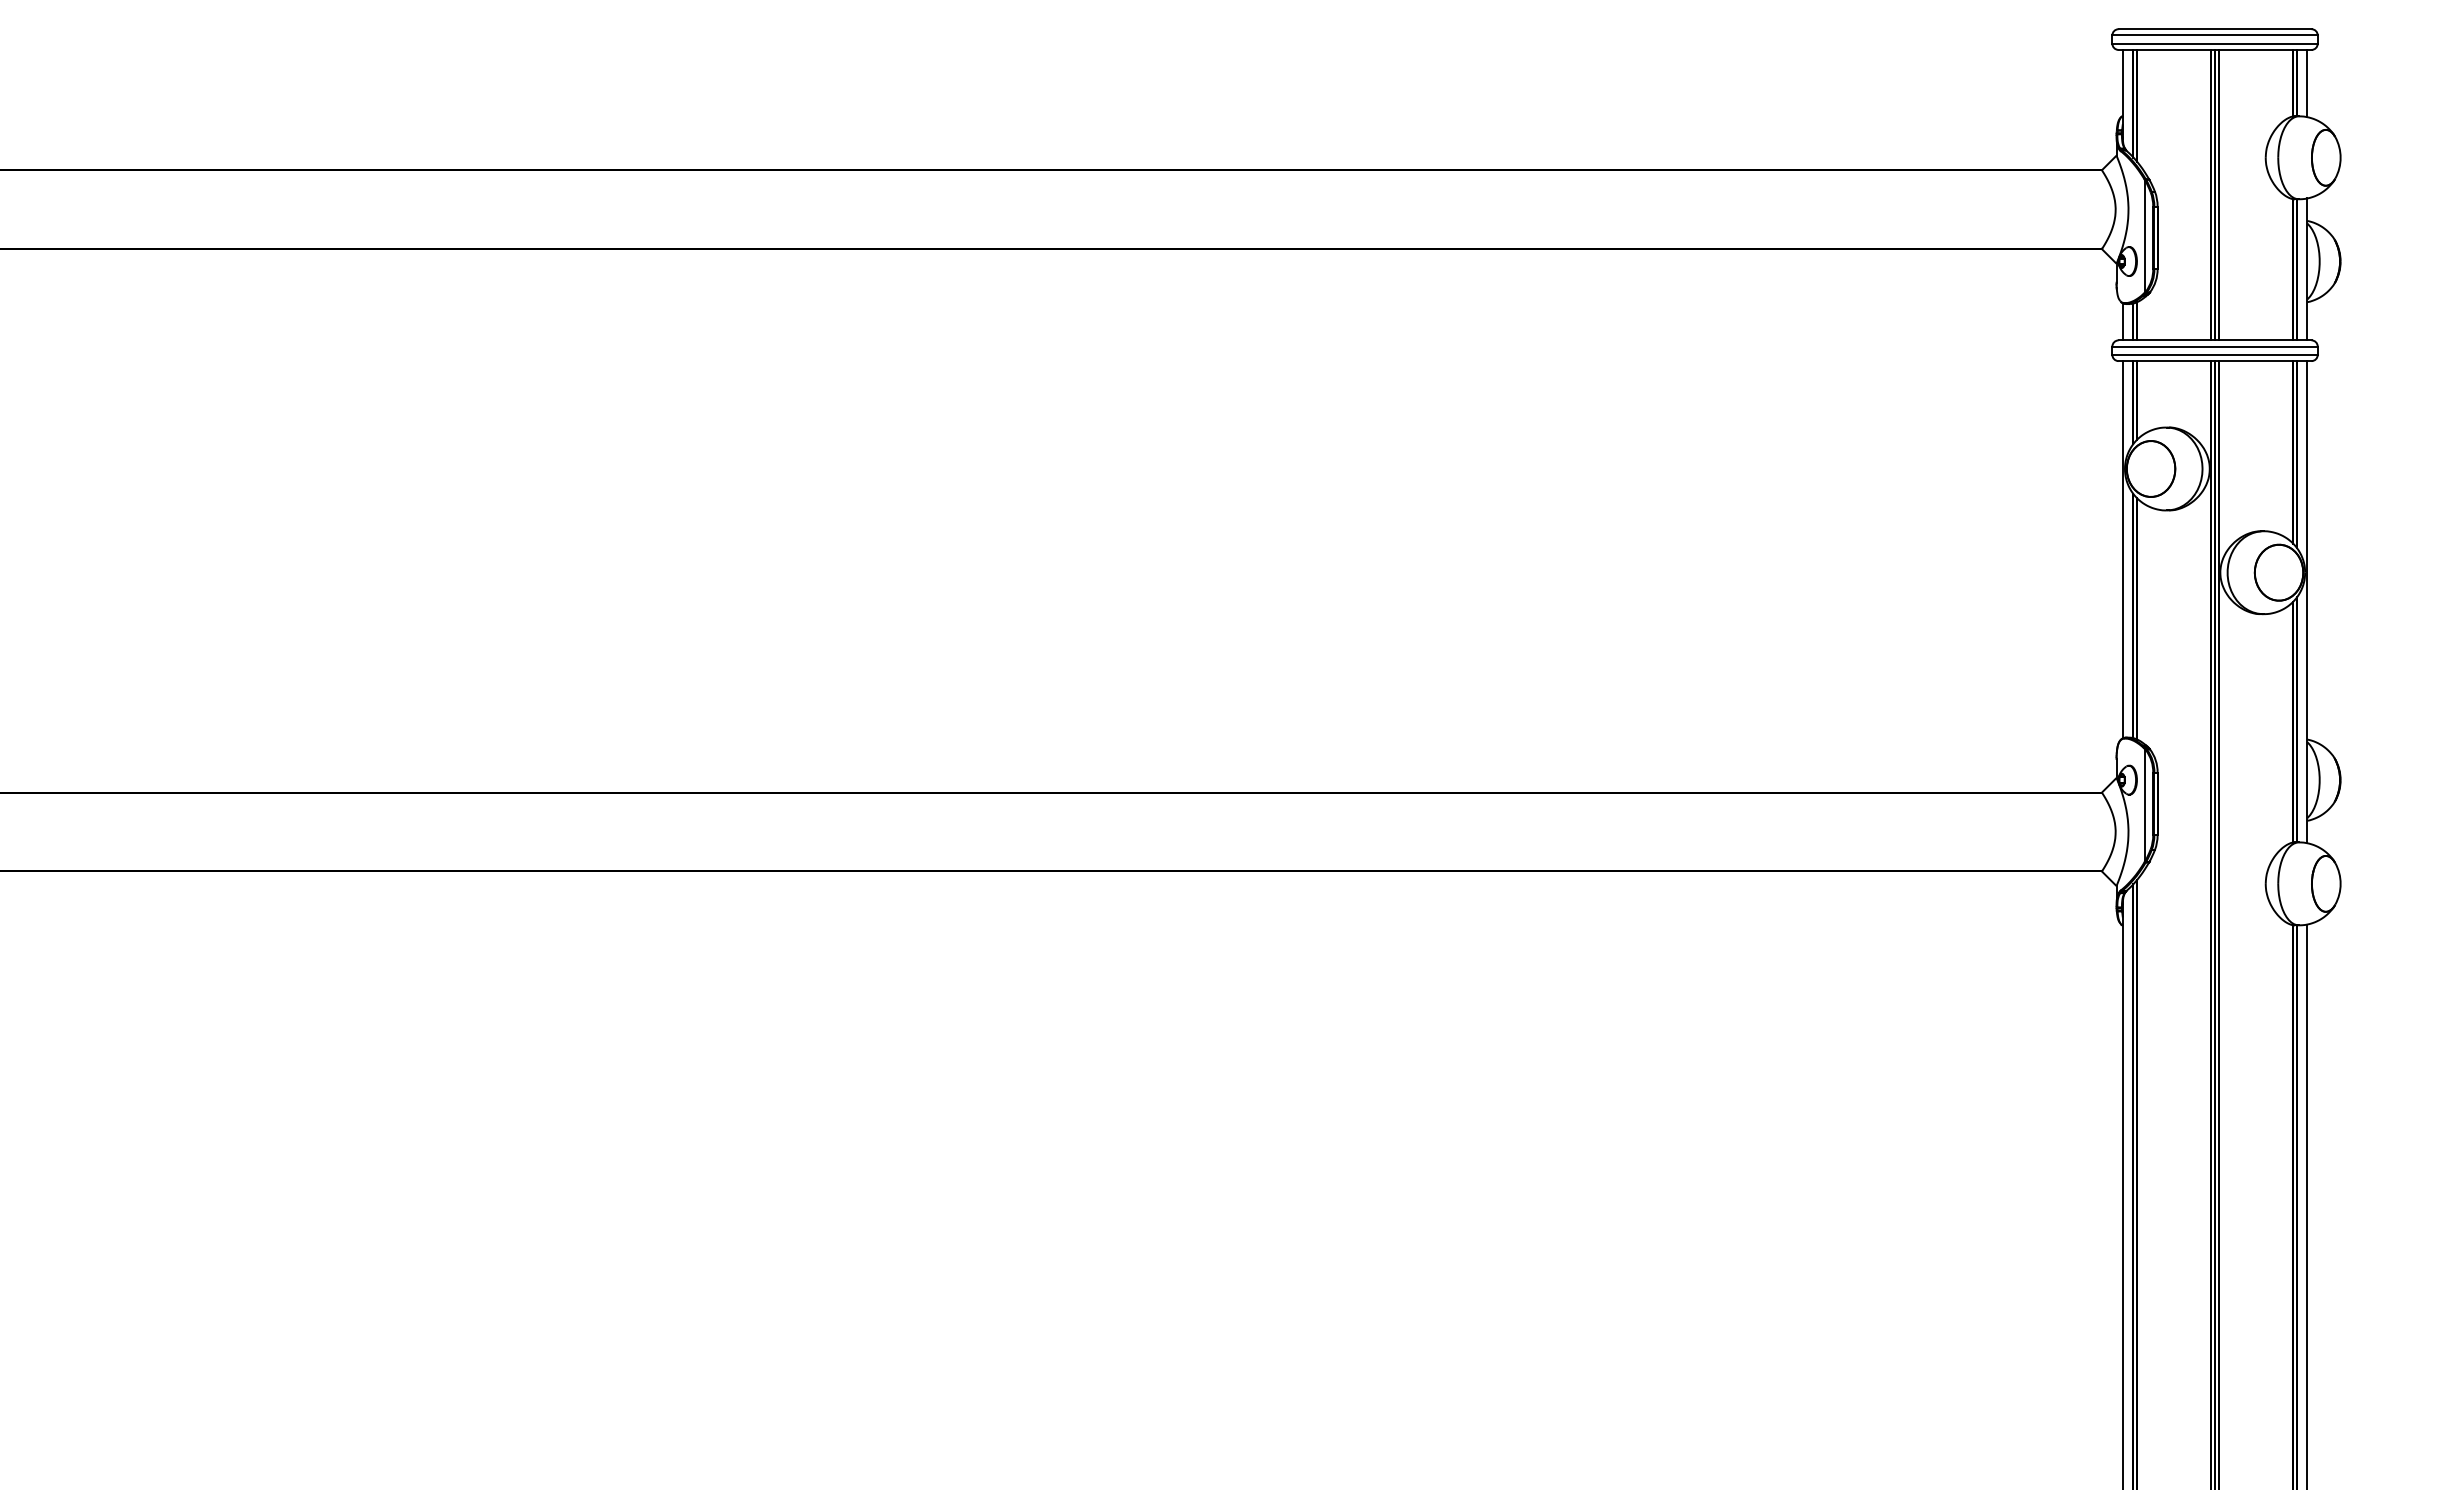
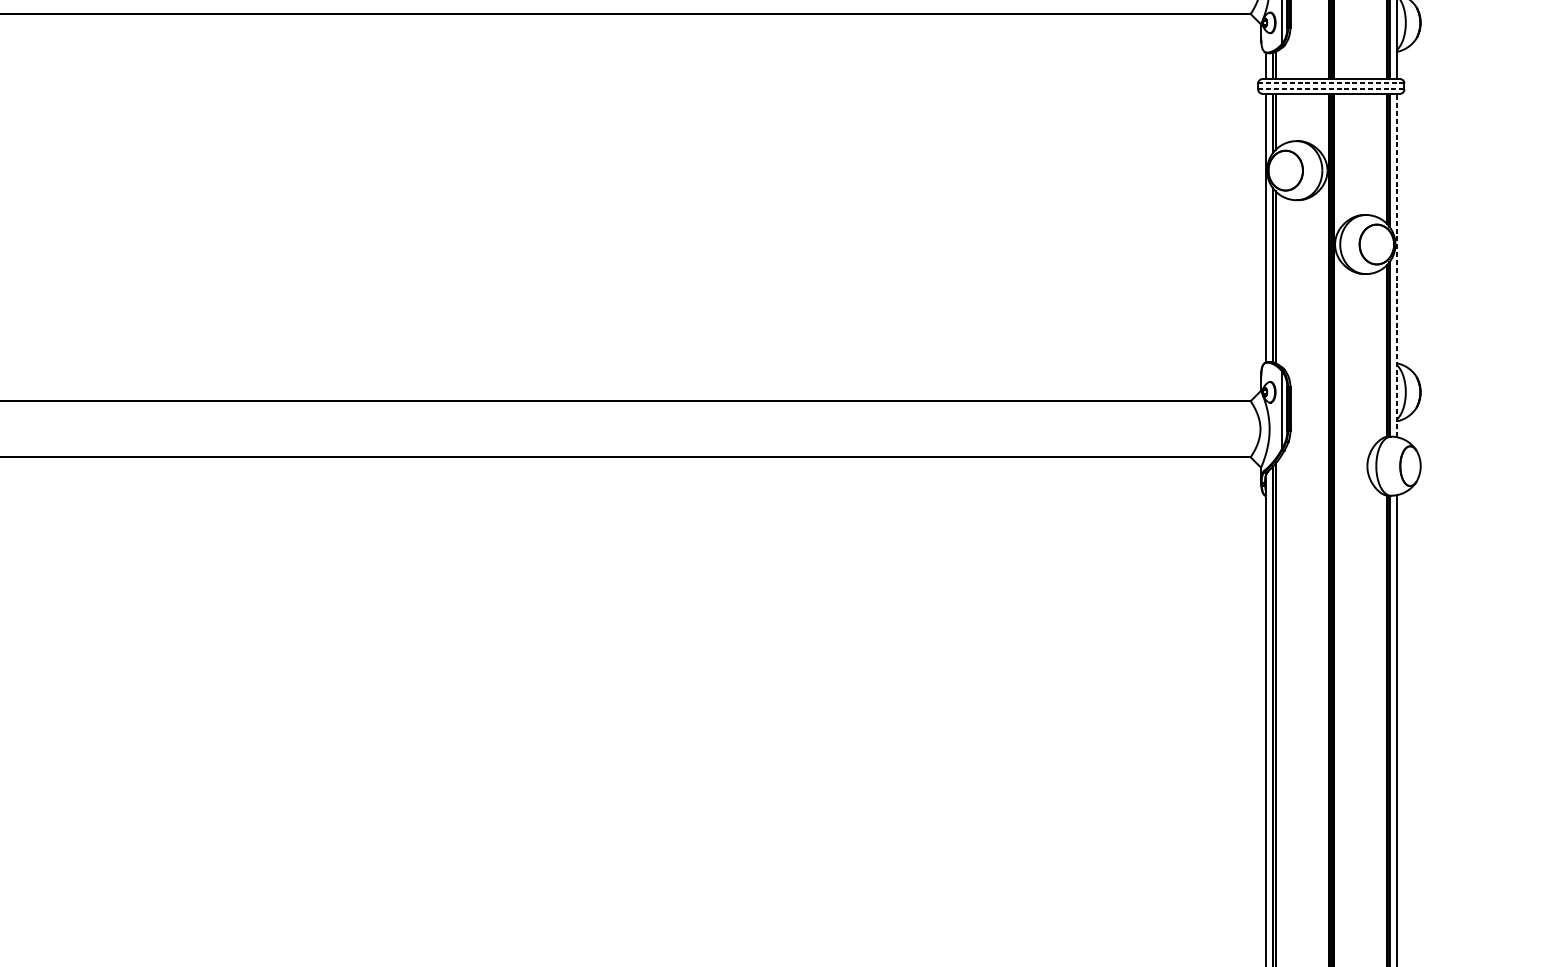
line: (2215, 346) -> (1331, 83), solid -> dashed
line: (2215, 354) -> (1331, 89), solid -> dashed
line: (2307, 601) -> (1397, 265), solid -> dashed

